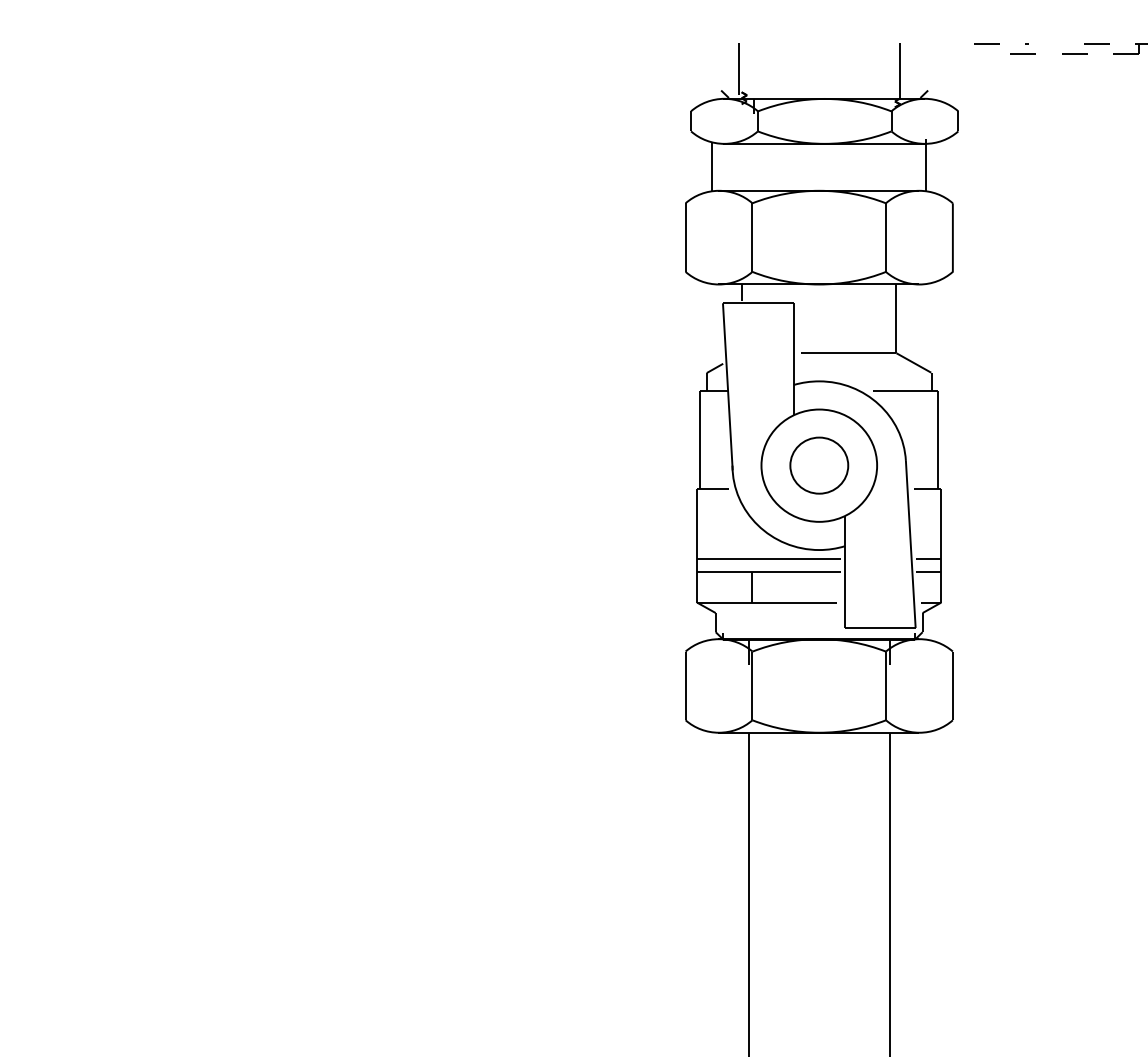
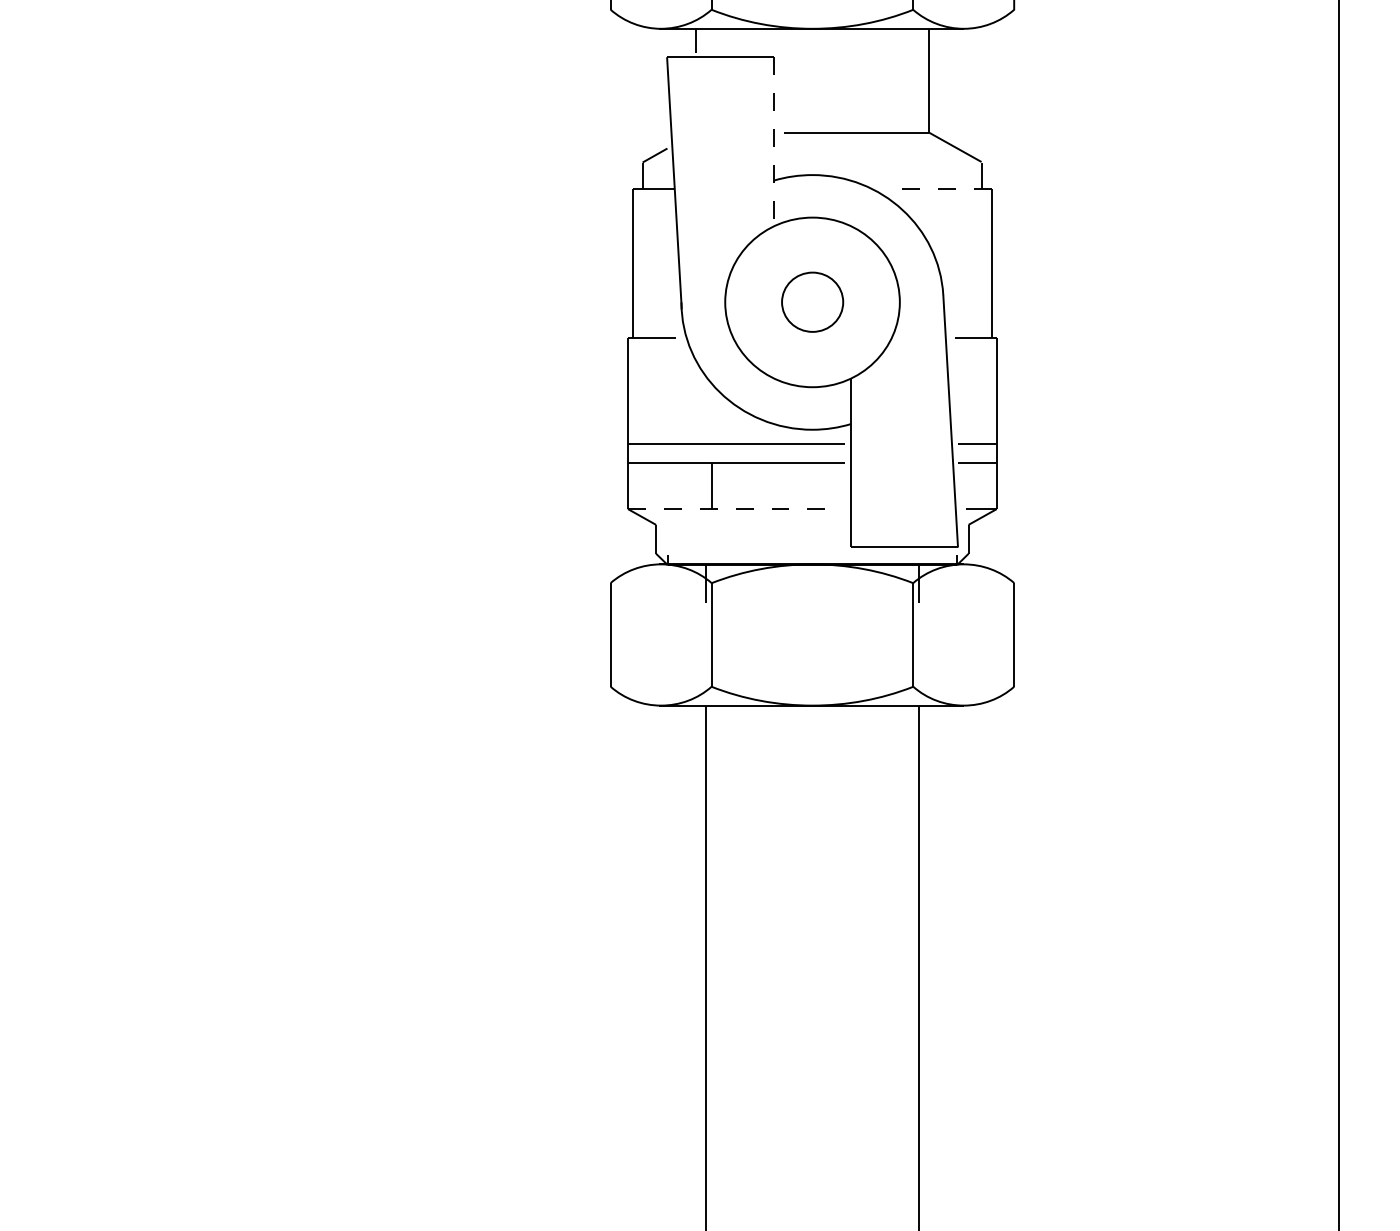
line: (793, 359) -> (773, 142), solid -> dashed
line: (905, 390) -> (942, 188), solid -> dashed
part: (819, 465) -> (812, 302), size x0.7
line: (767, 602) -> (734, 508), solid -> dashed

